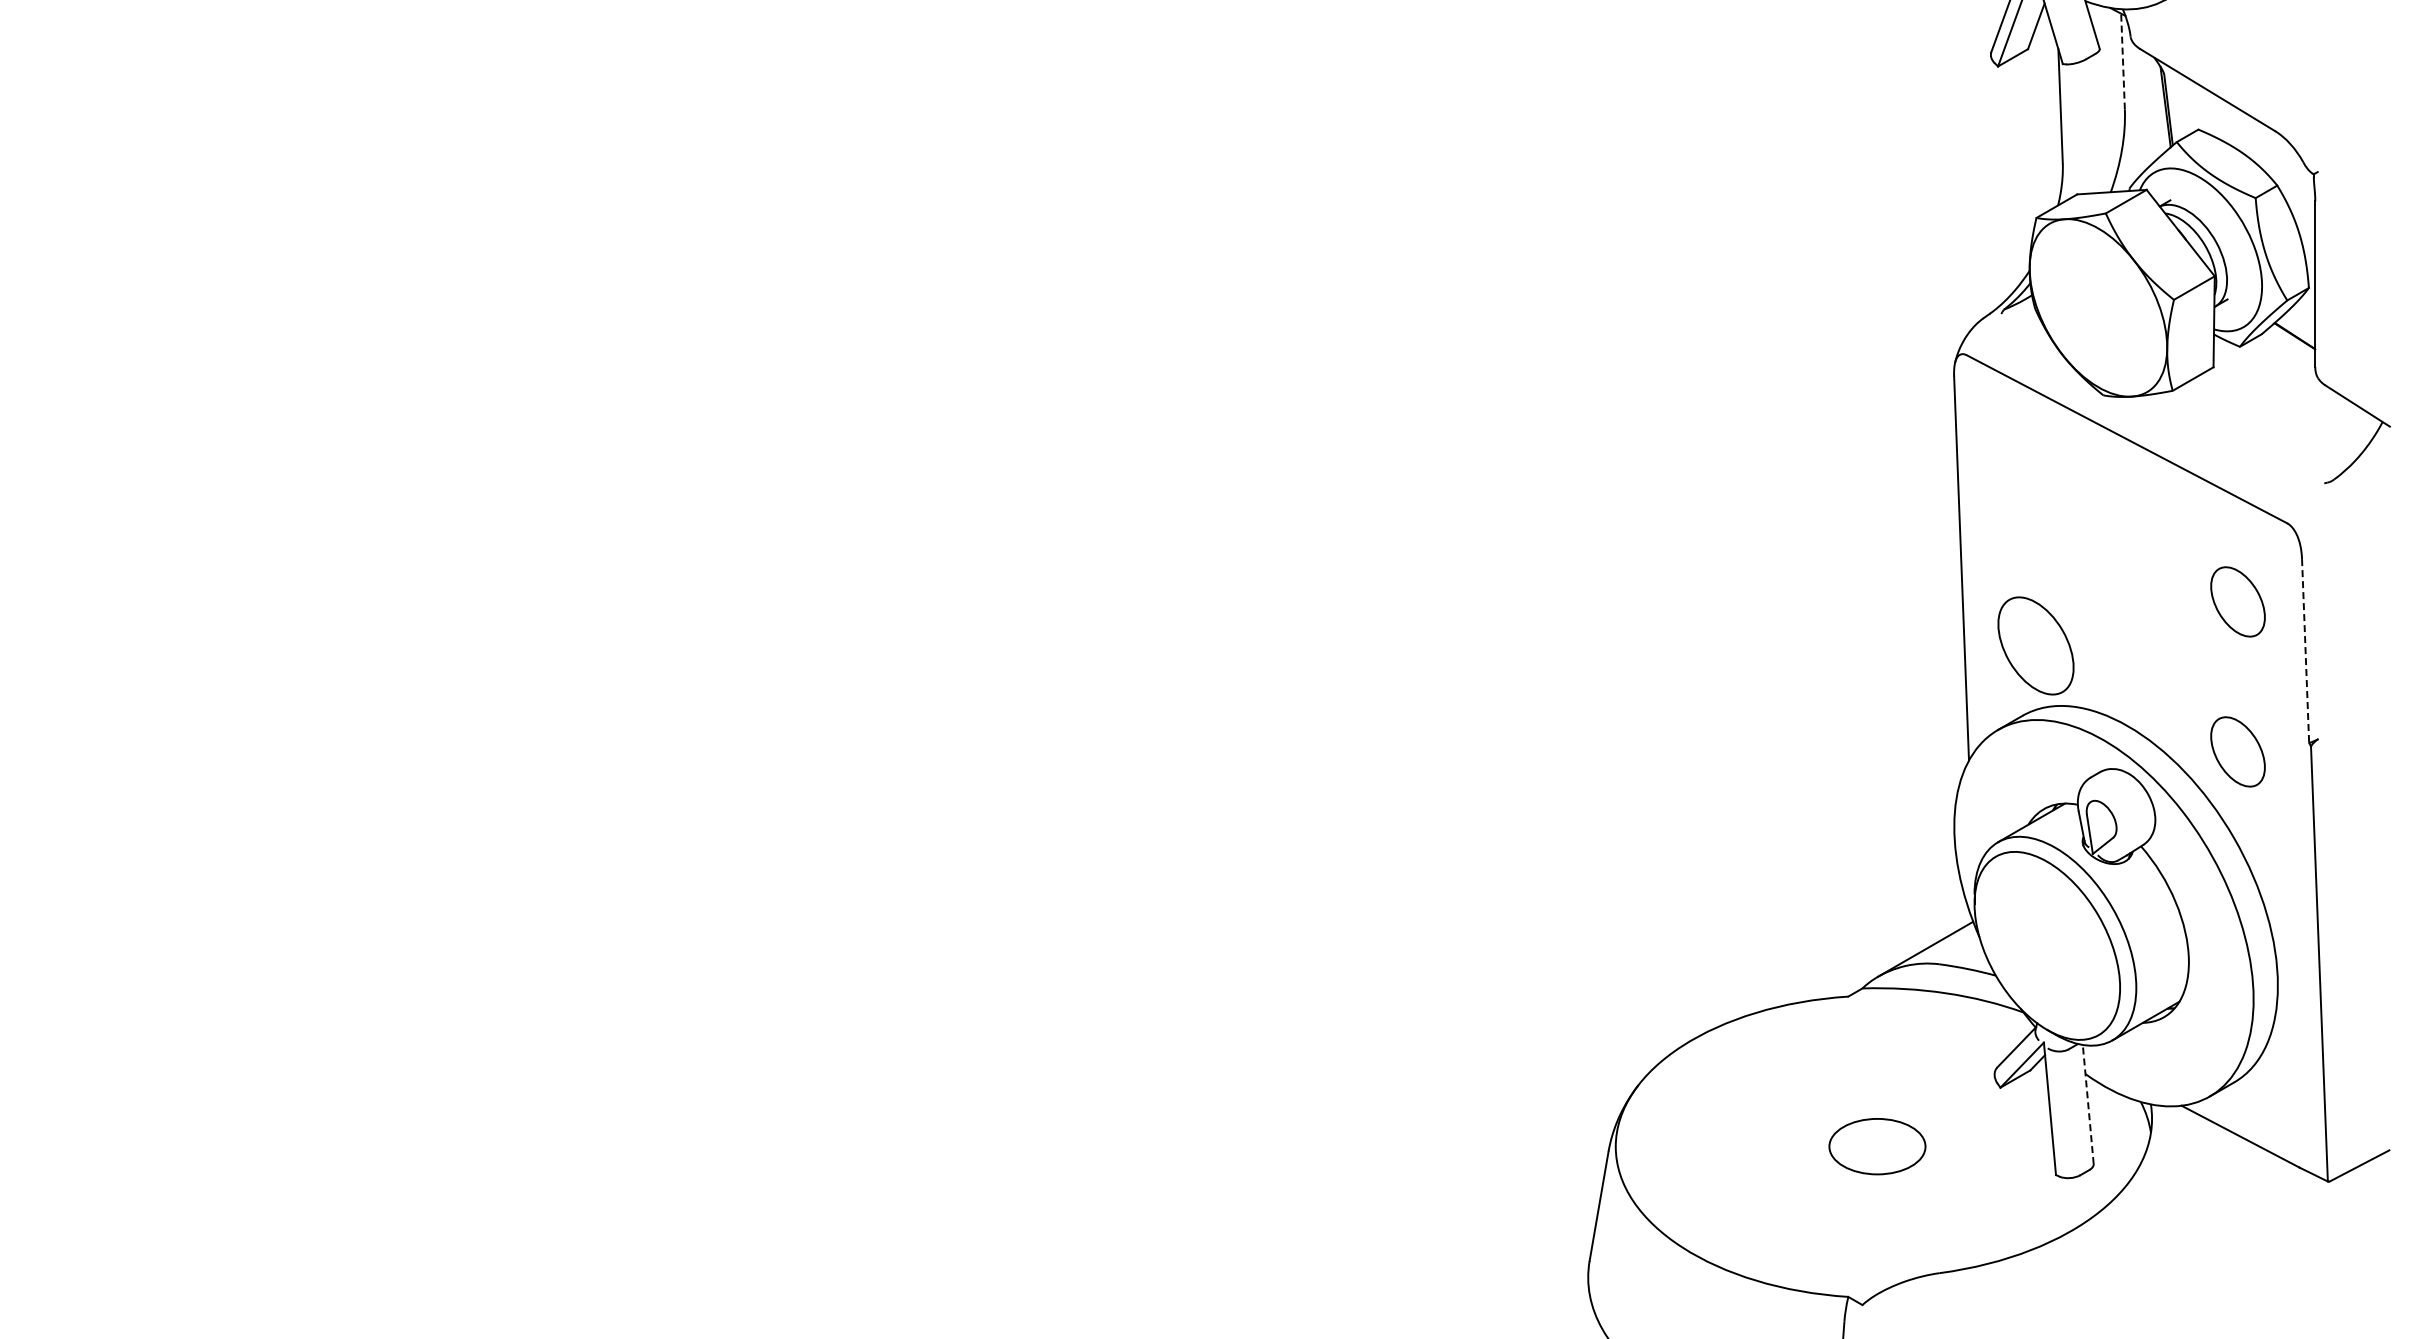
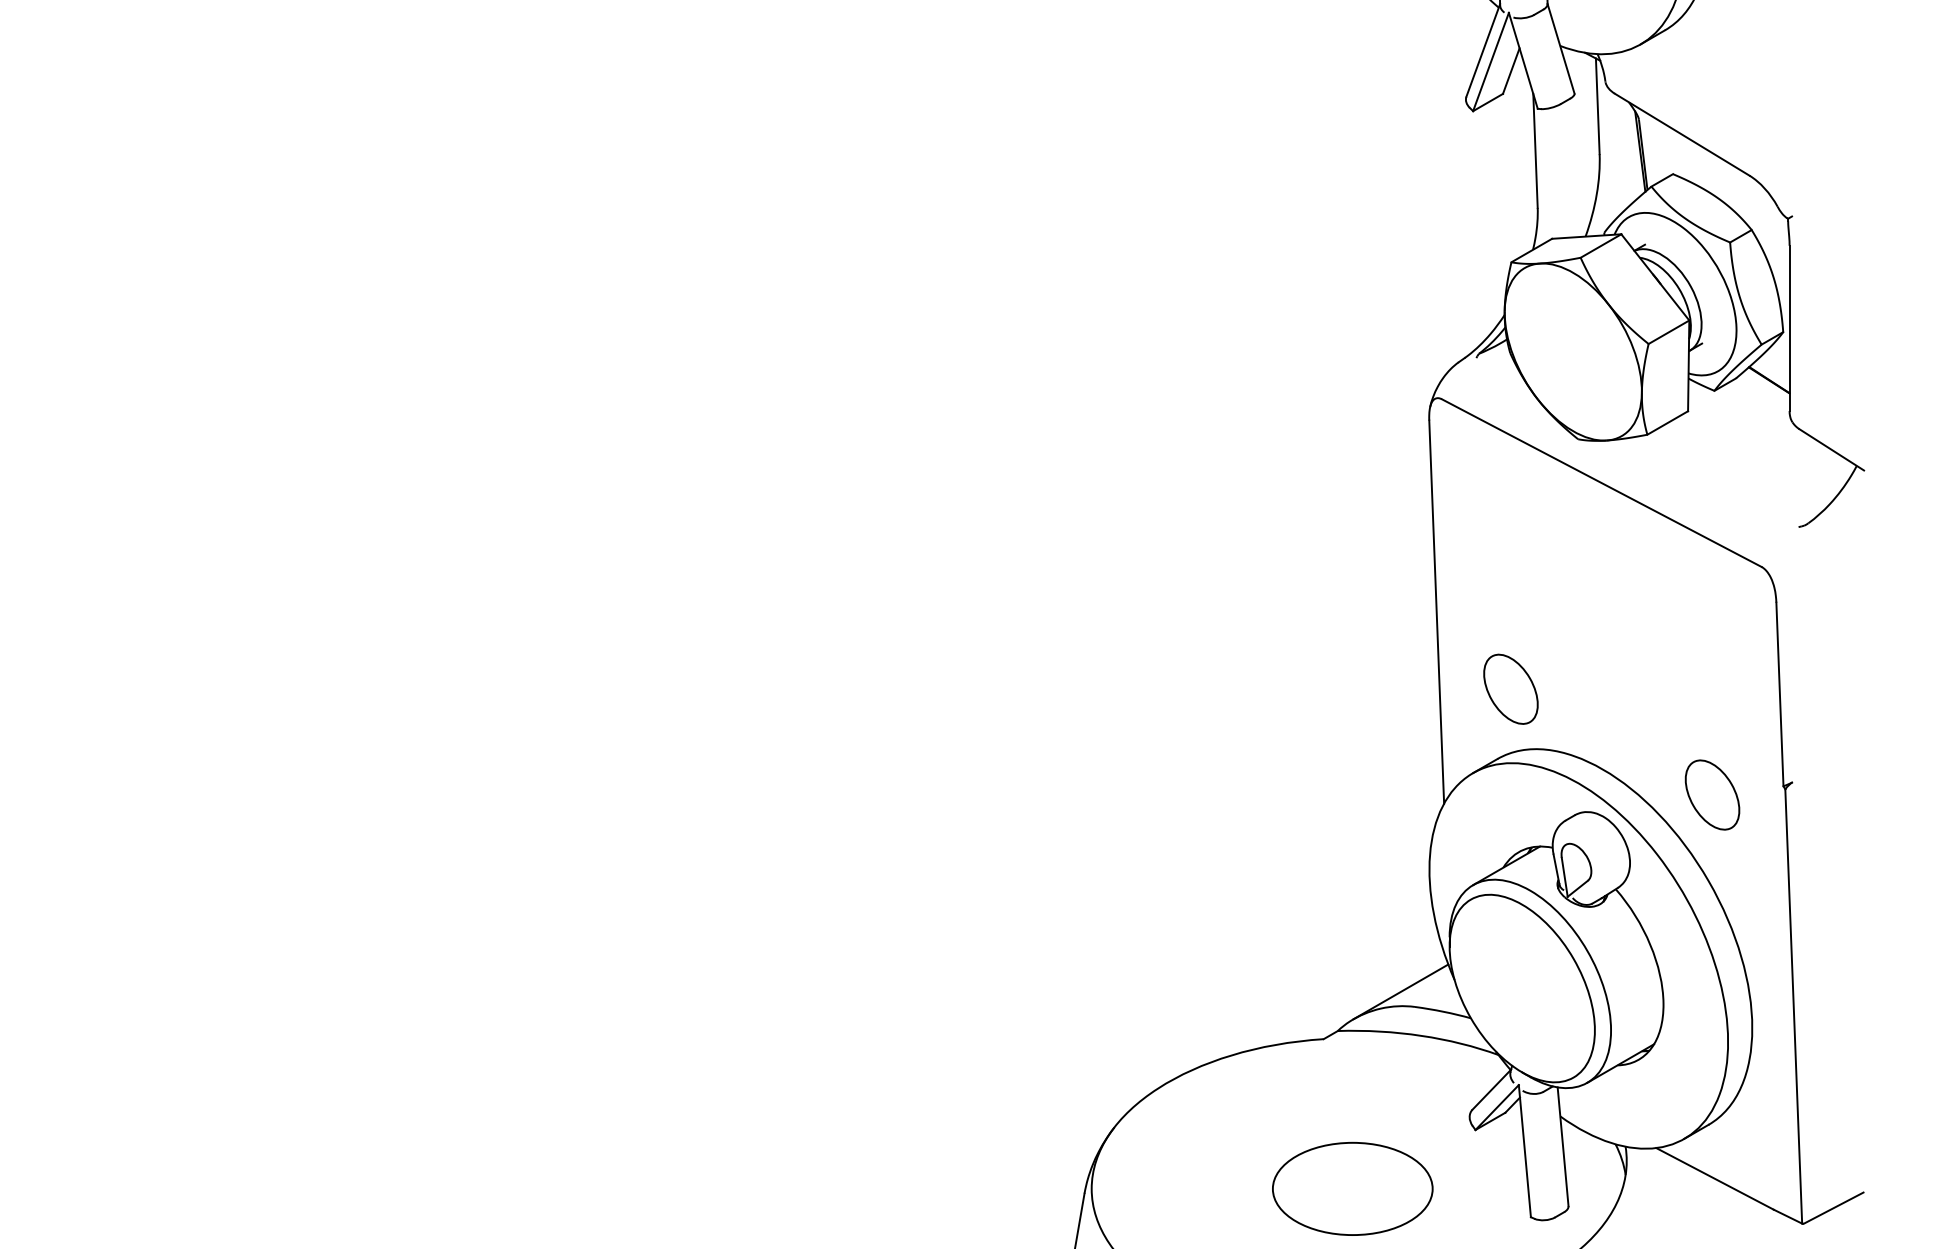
line: (2123, 61) -> (1598, 106), dashed -> solid
part: (2237, 601) -> (1711, 644), removed
part: (2035, 645) -> (1510, 688), size x0.71
line: (2305, 651) -> (1779, 694), dashed -> solid
line: (2088, 1104) -> (1563, 1146), dashed -> solid
part: (1877, 1146) -> (1352, 1188), size x1.67

